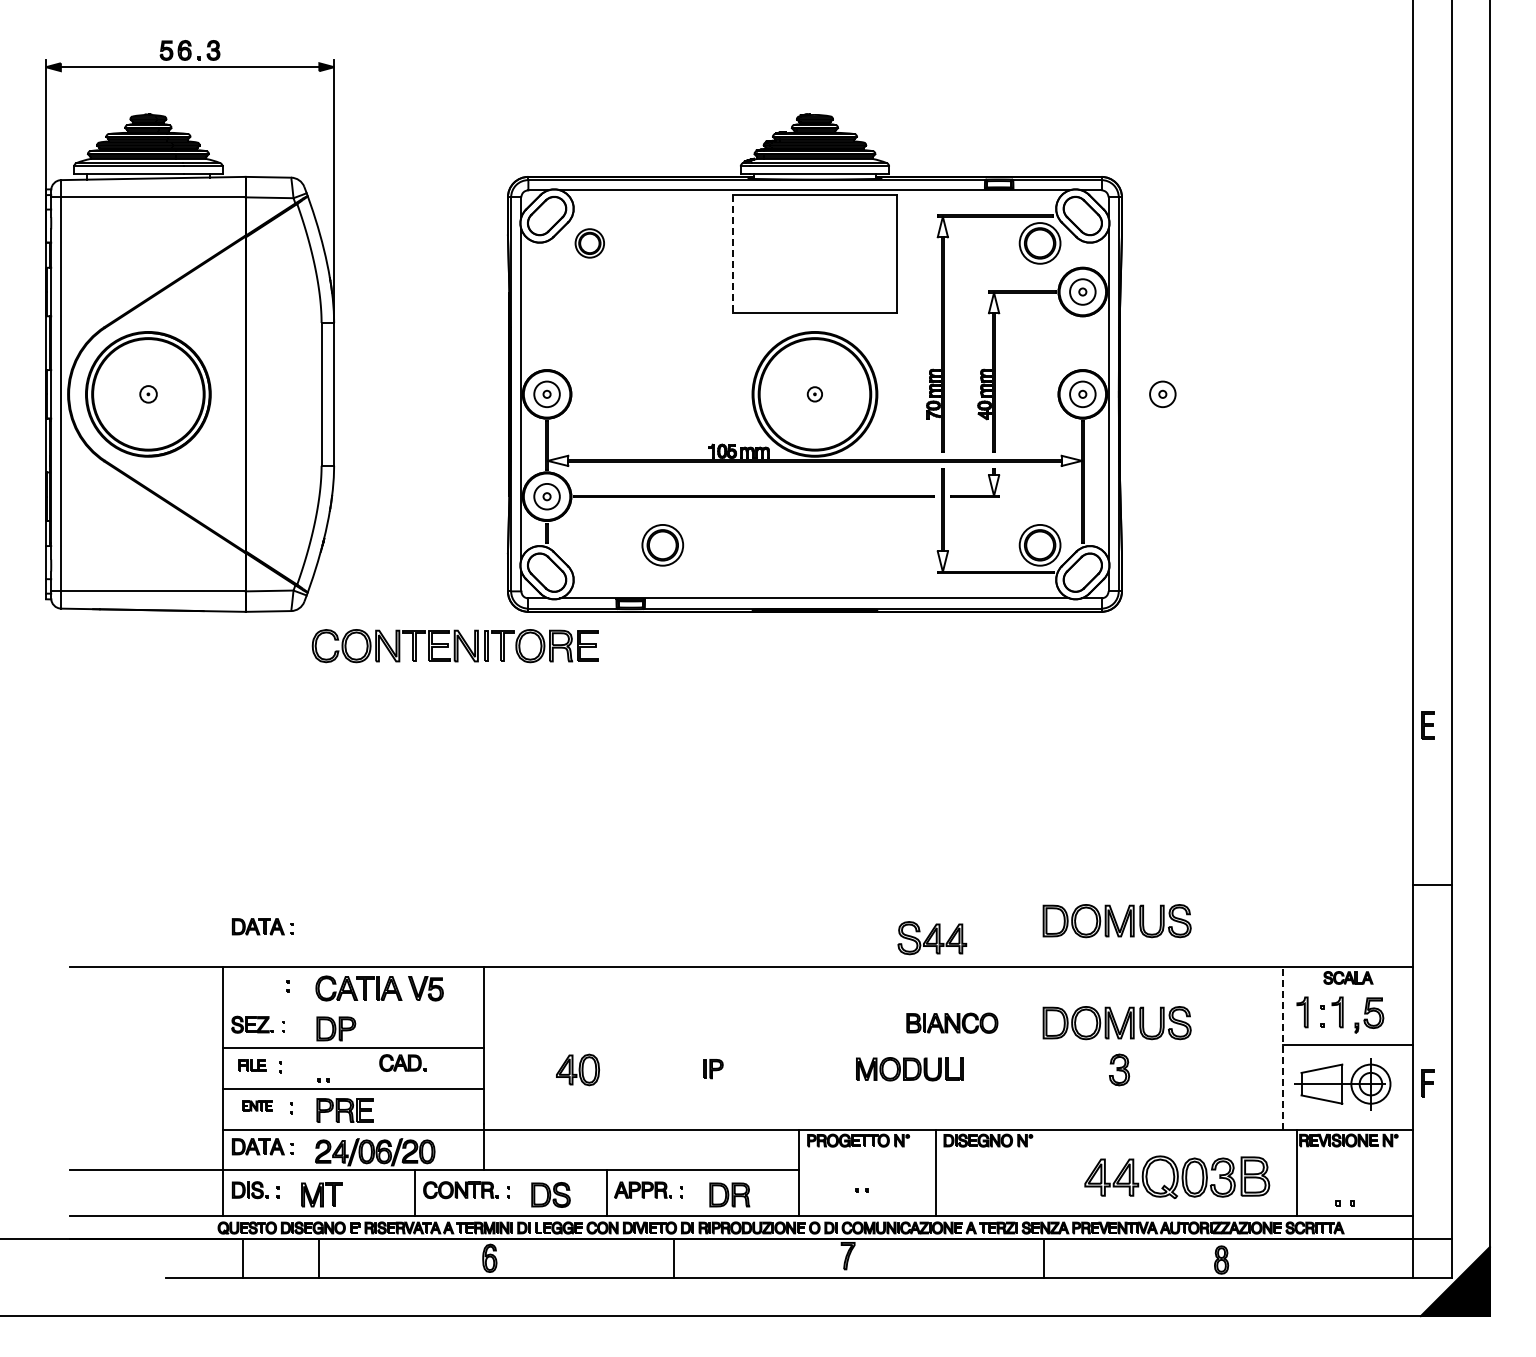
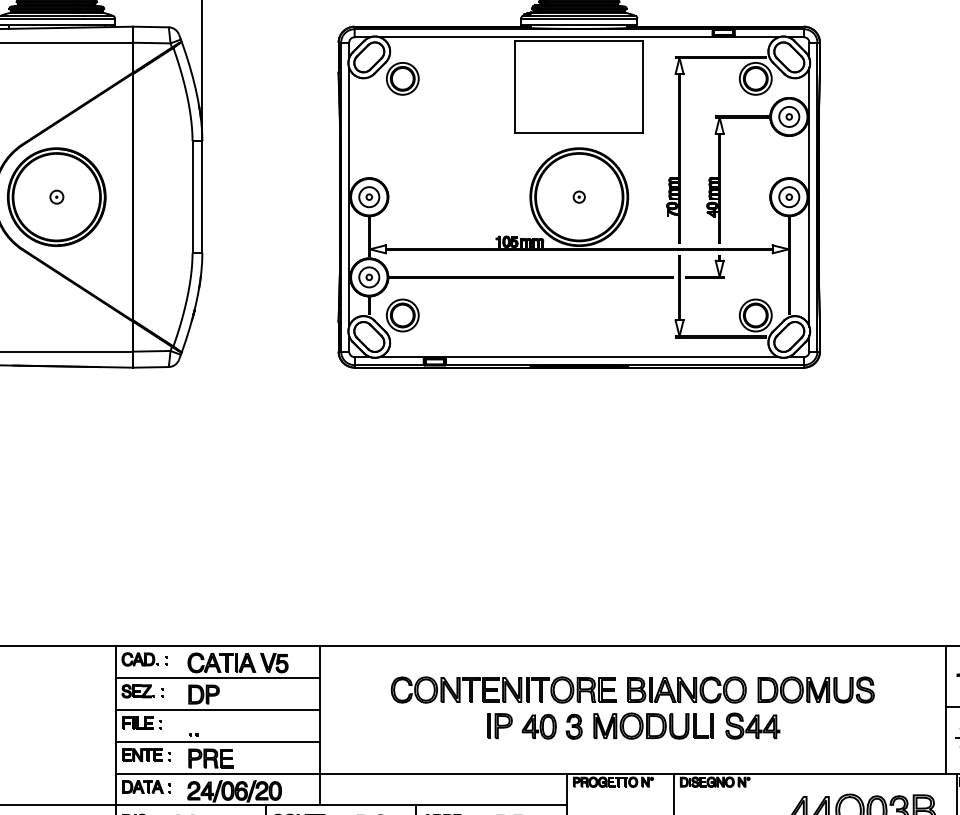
part: (589, 243) -> (402, 78), size x1.43
line: (733, 253) -> (515, 86), dashed -> solid
part: (1162, 393) -> (851, 196), removed
part: (662, 545) -> (402, 315), moved
part: (454, 646) -> (502, 690), moved
part: (1116, 921) -> (815, 610), removed
part: (262, 926) -> (146, 614), removed
part: (932, 938) -> (752, 726), moved
line: (353, 1007) -> (217, 677), added
part: (952, 1023) -> (687, 690), size x1.67
line: (1282, 1047) -> (945, 709), dashed -> solid
part: (402, 1062) -> (139, 659), moved
part: (251, 1065) -> (137, 723), size x1.43
part: (713, 1068) -> (499, 725), size x1.67
part: (577, 1069) -> (538, 726), moved
part: (909, 1069) -> (653, 726), size x1.43
part: (1119, 1069) -> (574, 726), moved
part: (257, 1105) -> (142, 754), size x1.67

